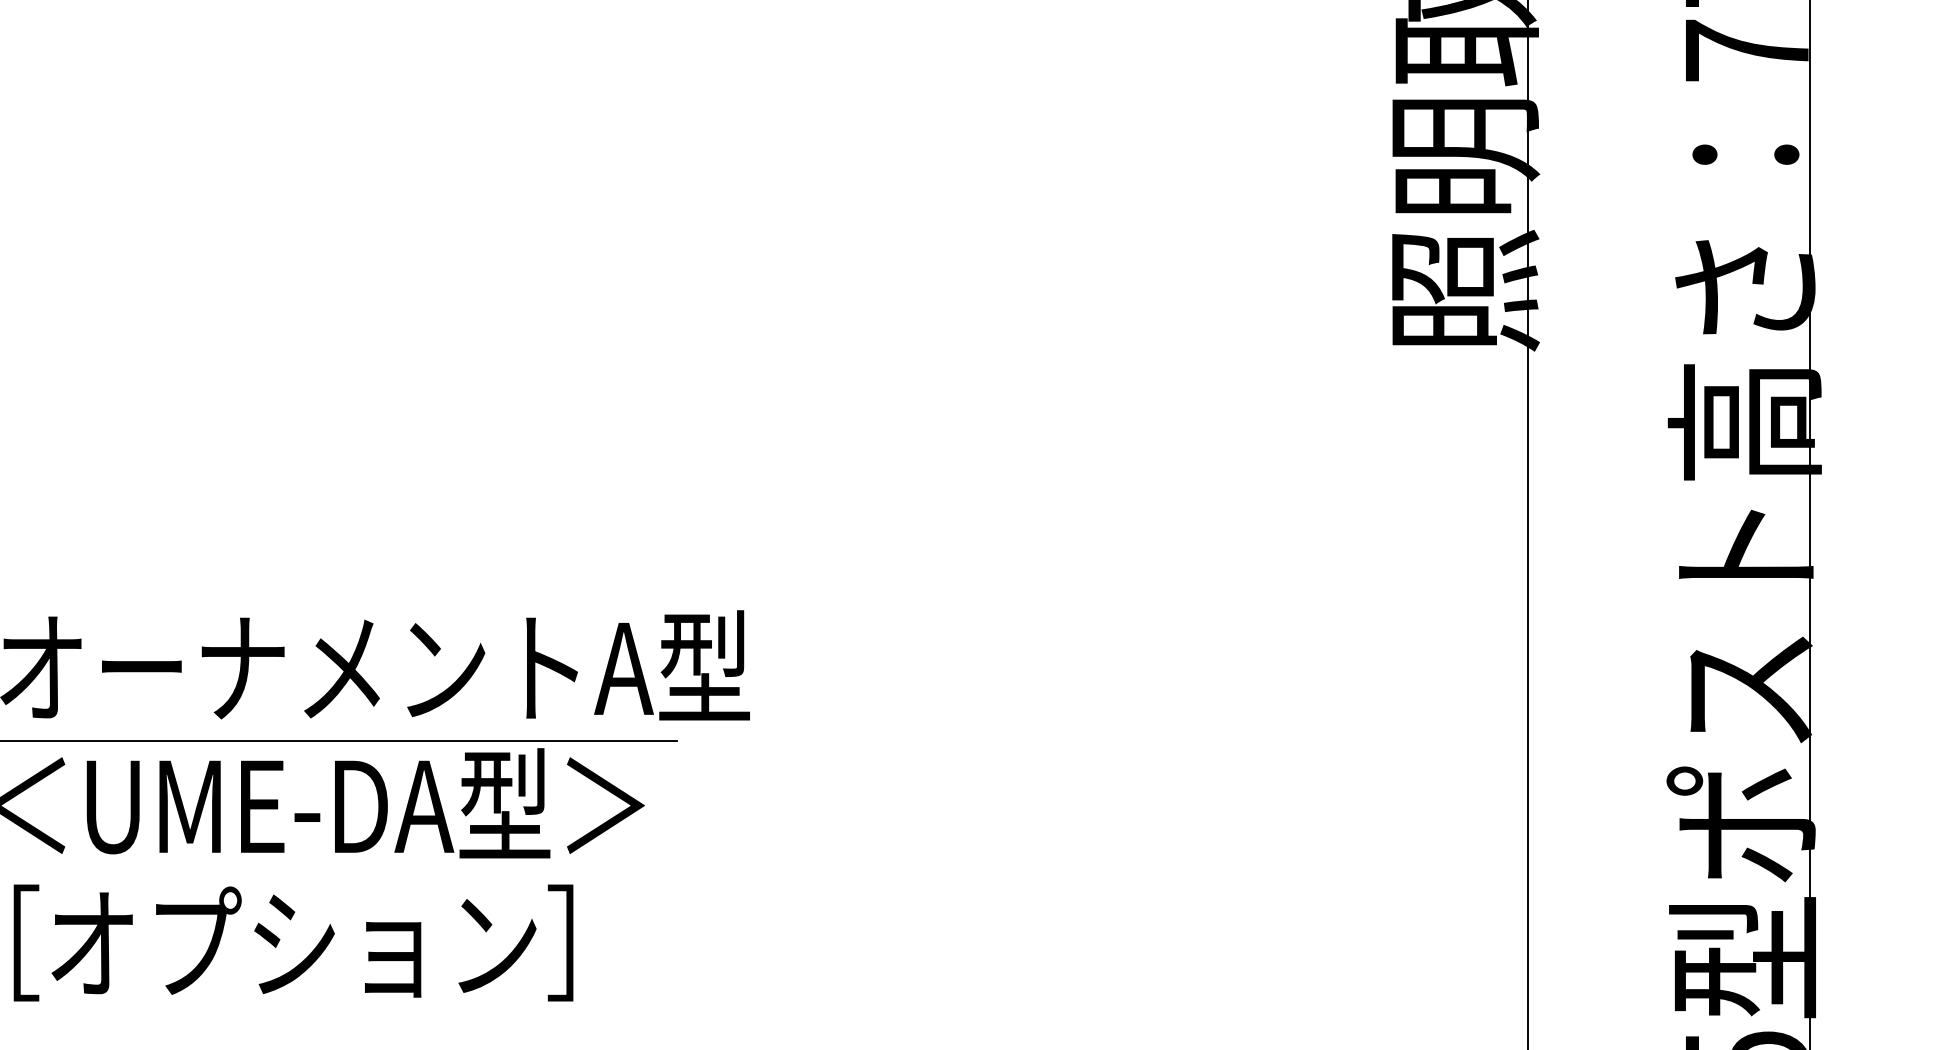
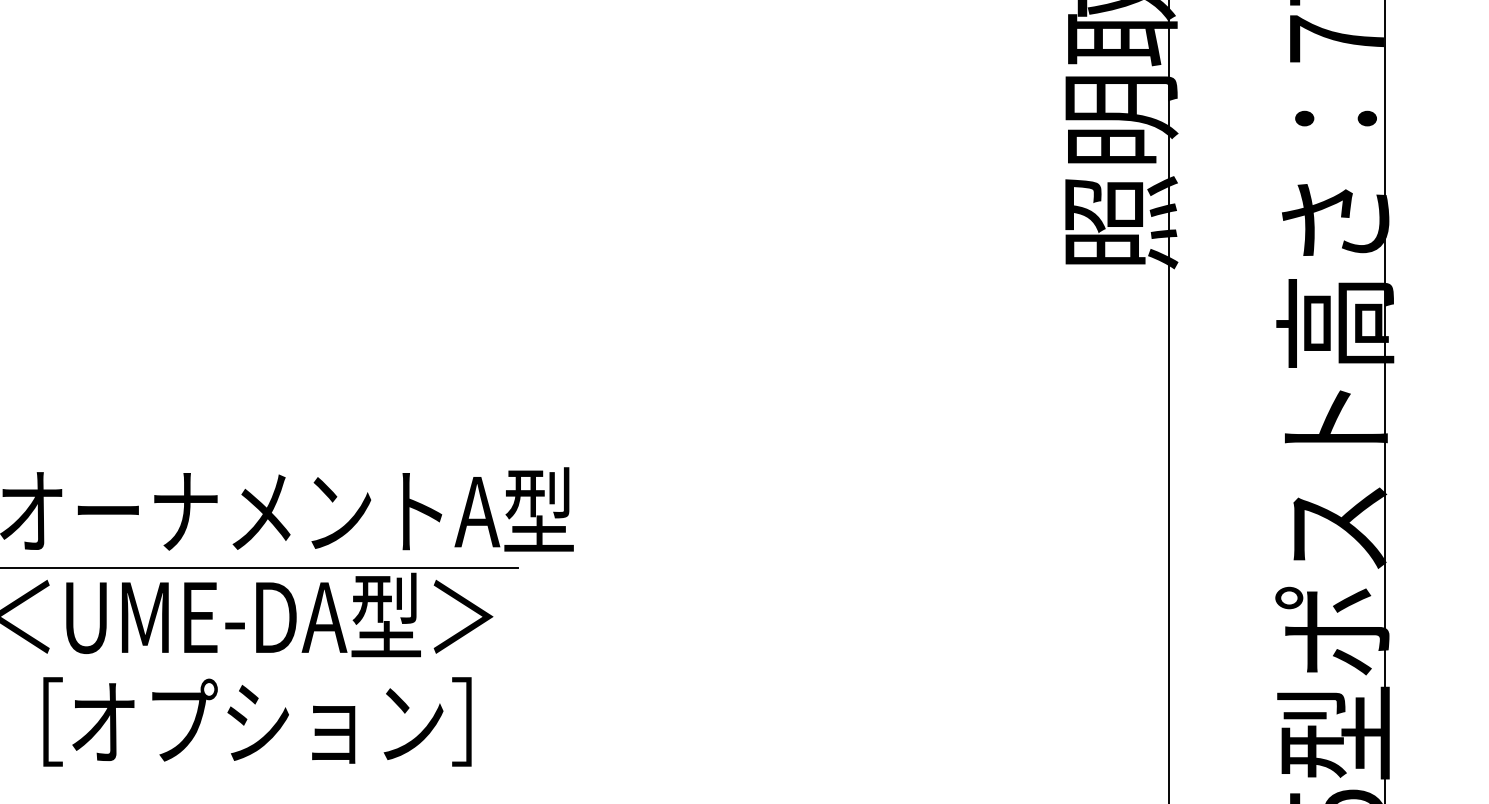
text: (293, 942) -> (257, 721), moved

